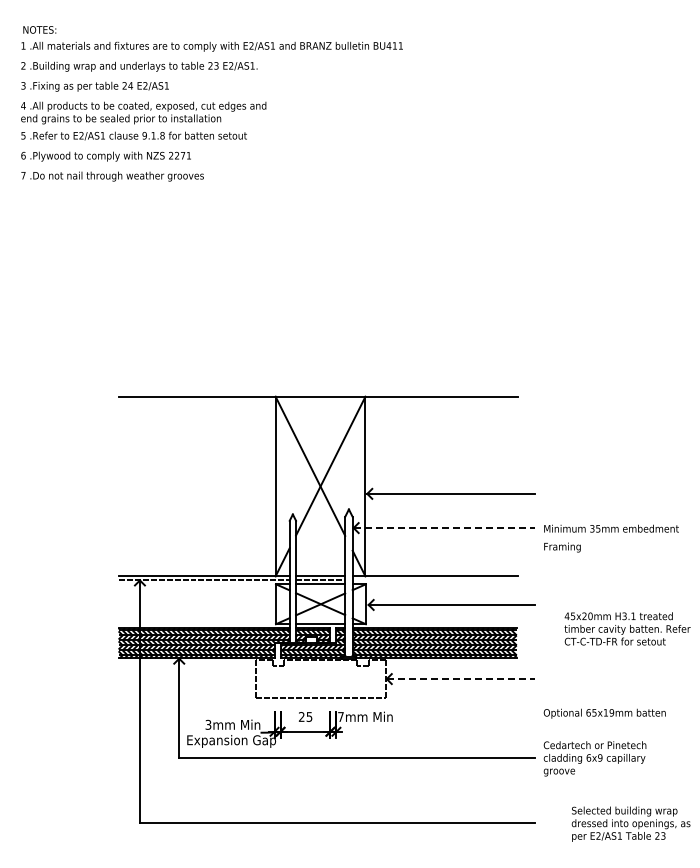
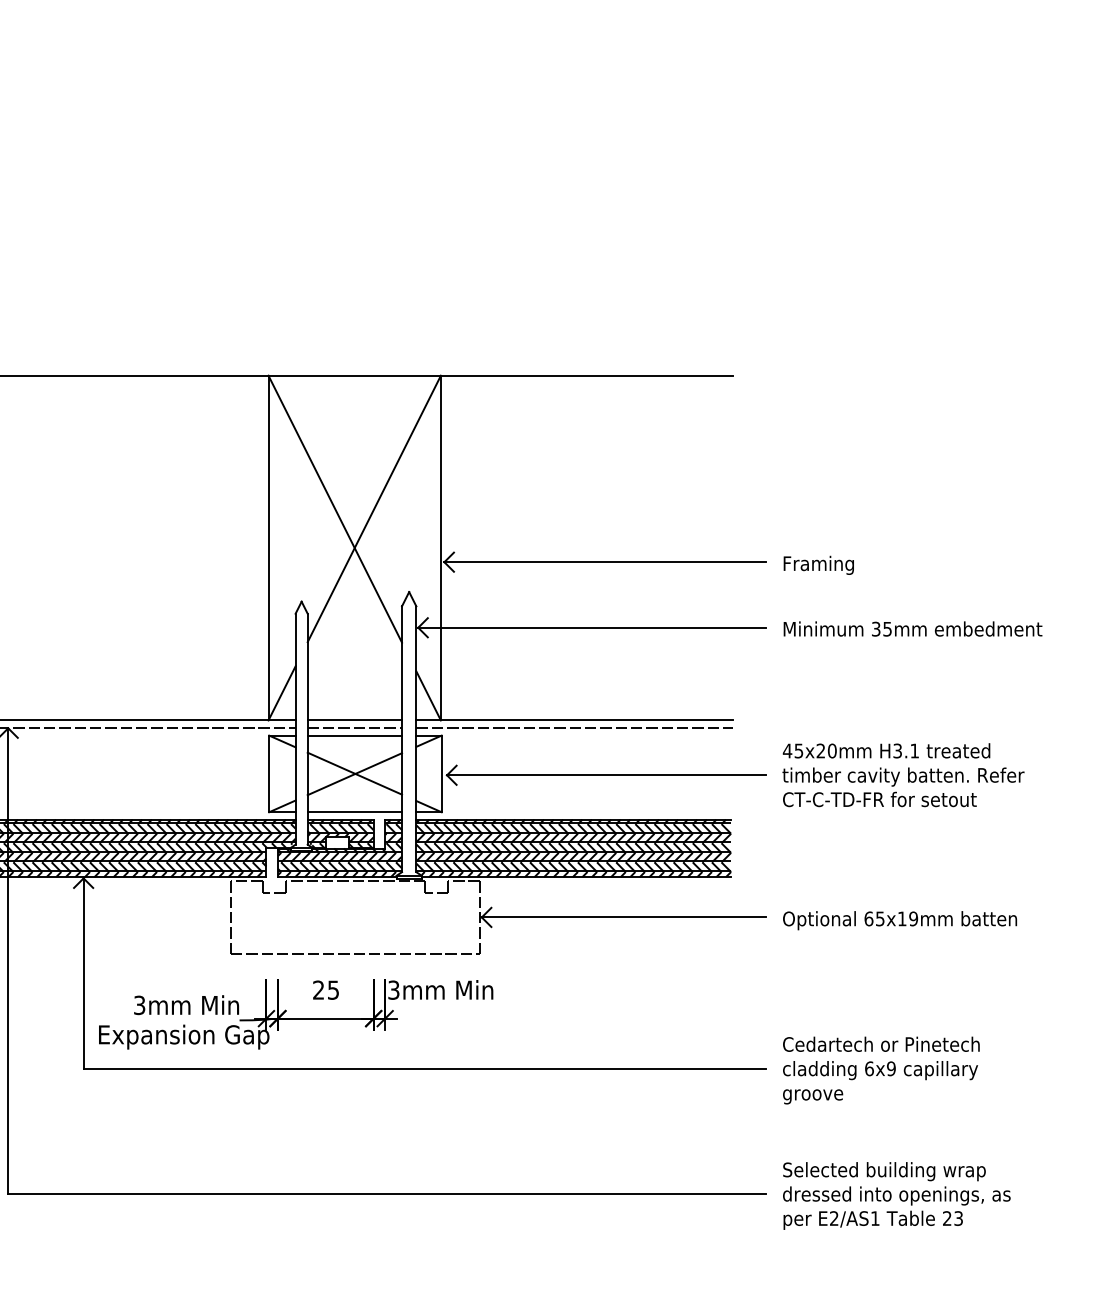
line: (444, 528) -> (592, 628), dashed -> solid
text: (562, 547) -> (818, 565), moved
line: (434, 580) -> (573, 728), added
text: (627, 628) -> (903, 774), moved
line: (461, 679) -> (625, 918), dashed -> solid
text: (604, 713) -> (899, 920), moved
text: (340, 716) -> (392, 989), 7mm -> 3mm
text: (630, 823) -> (895, 1194), moved

